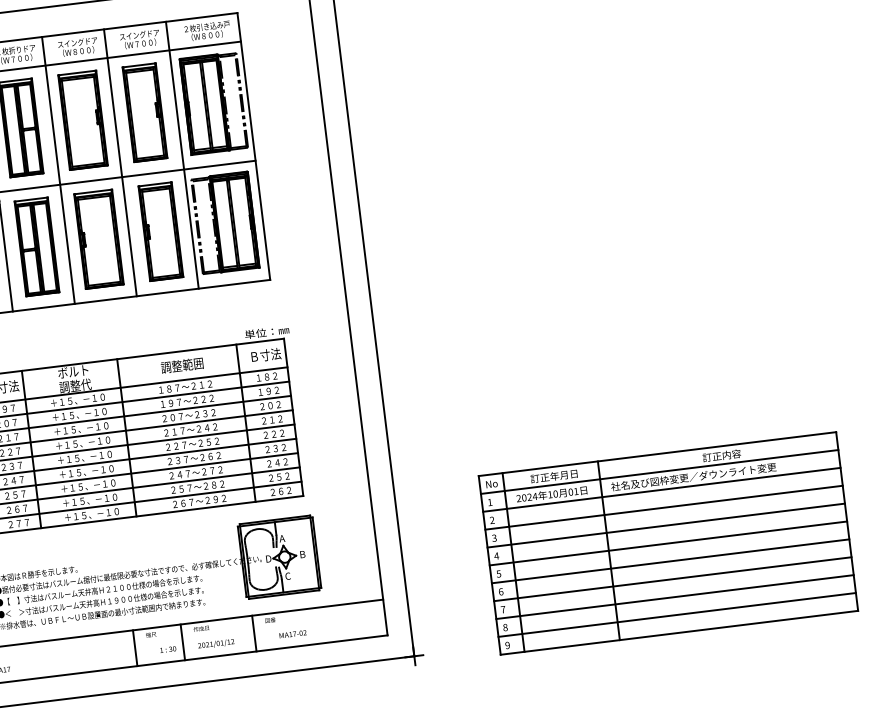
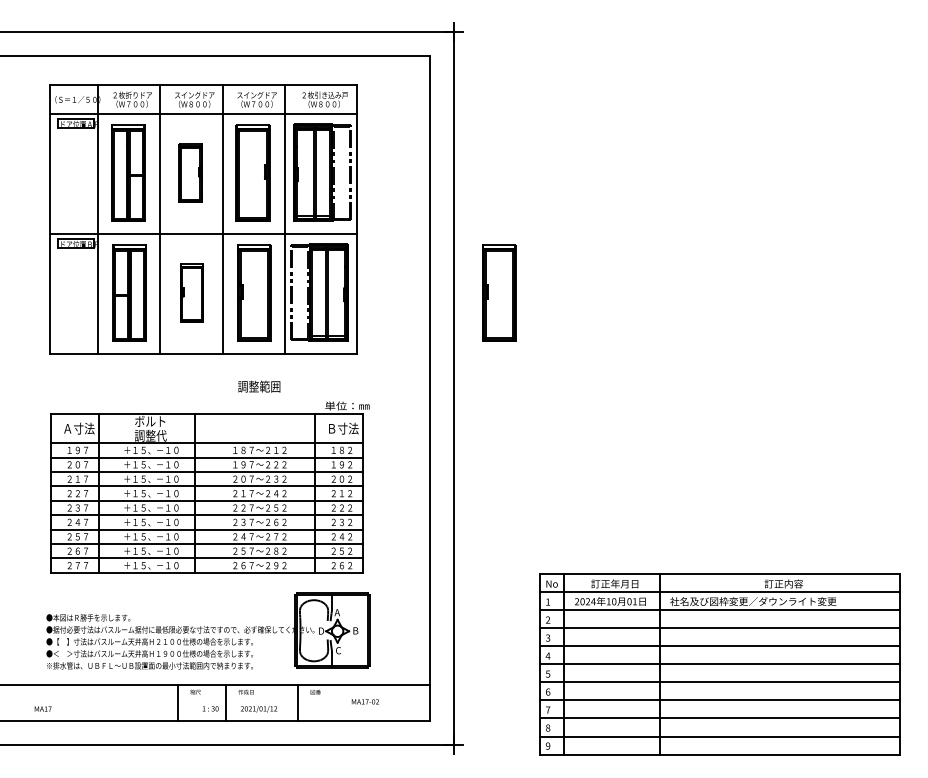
part: (82, 119) -> (190, 172), size x0.6
part: (404, 201) -> (499, 292), added
part: (98, 238) -> (191, 292), size x0.6
text: (182, 365) -> (259, 386), moved
text: (292, 634) -> (364, 701), moved

